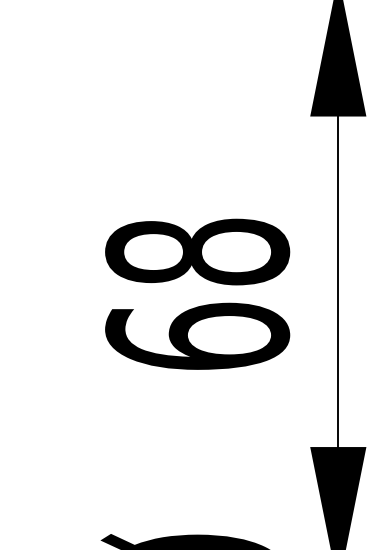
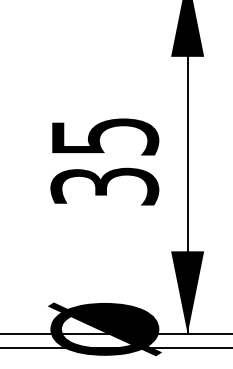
text: (197, 294) -> (104, 161), 68 -> 35

